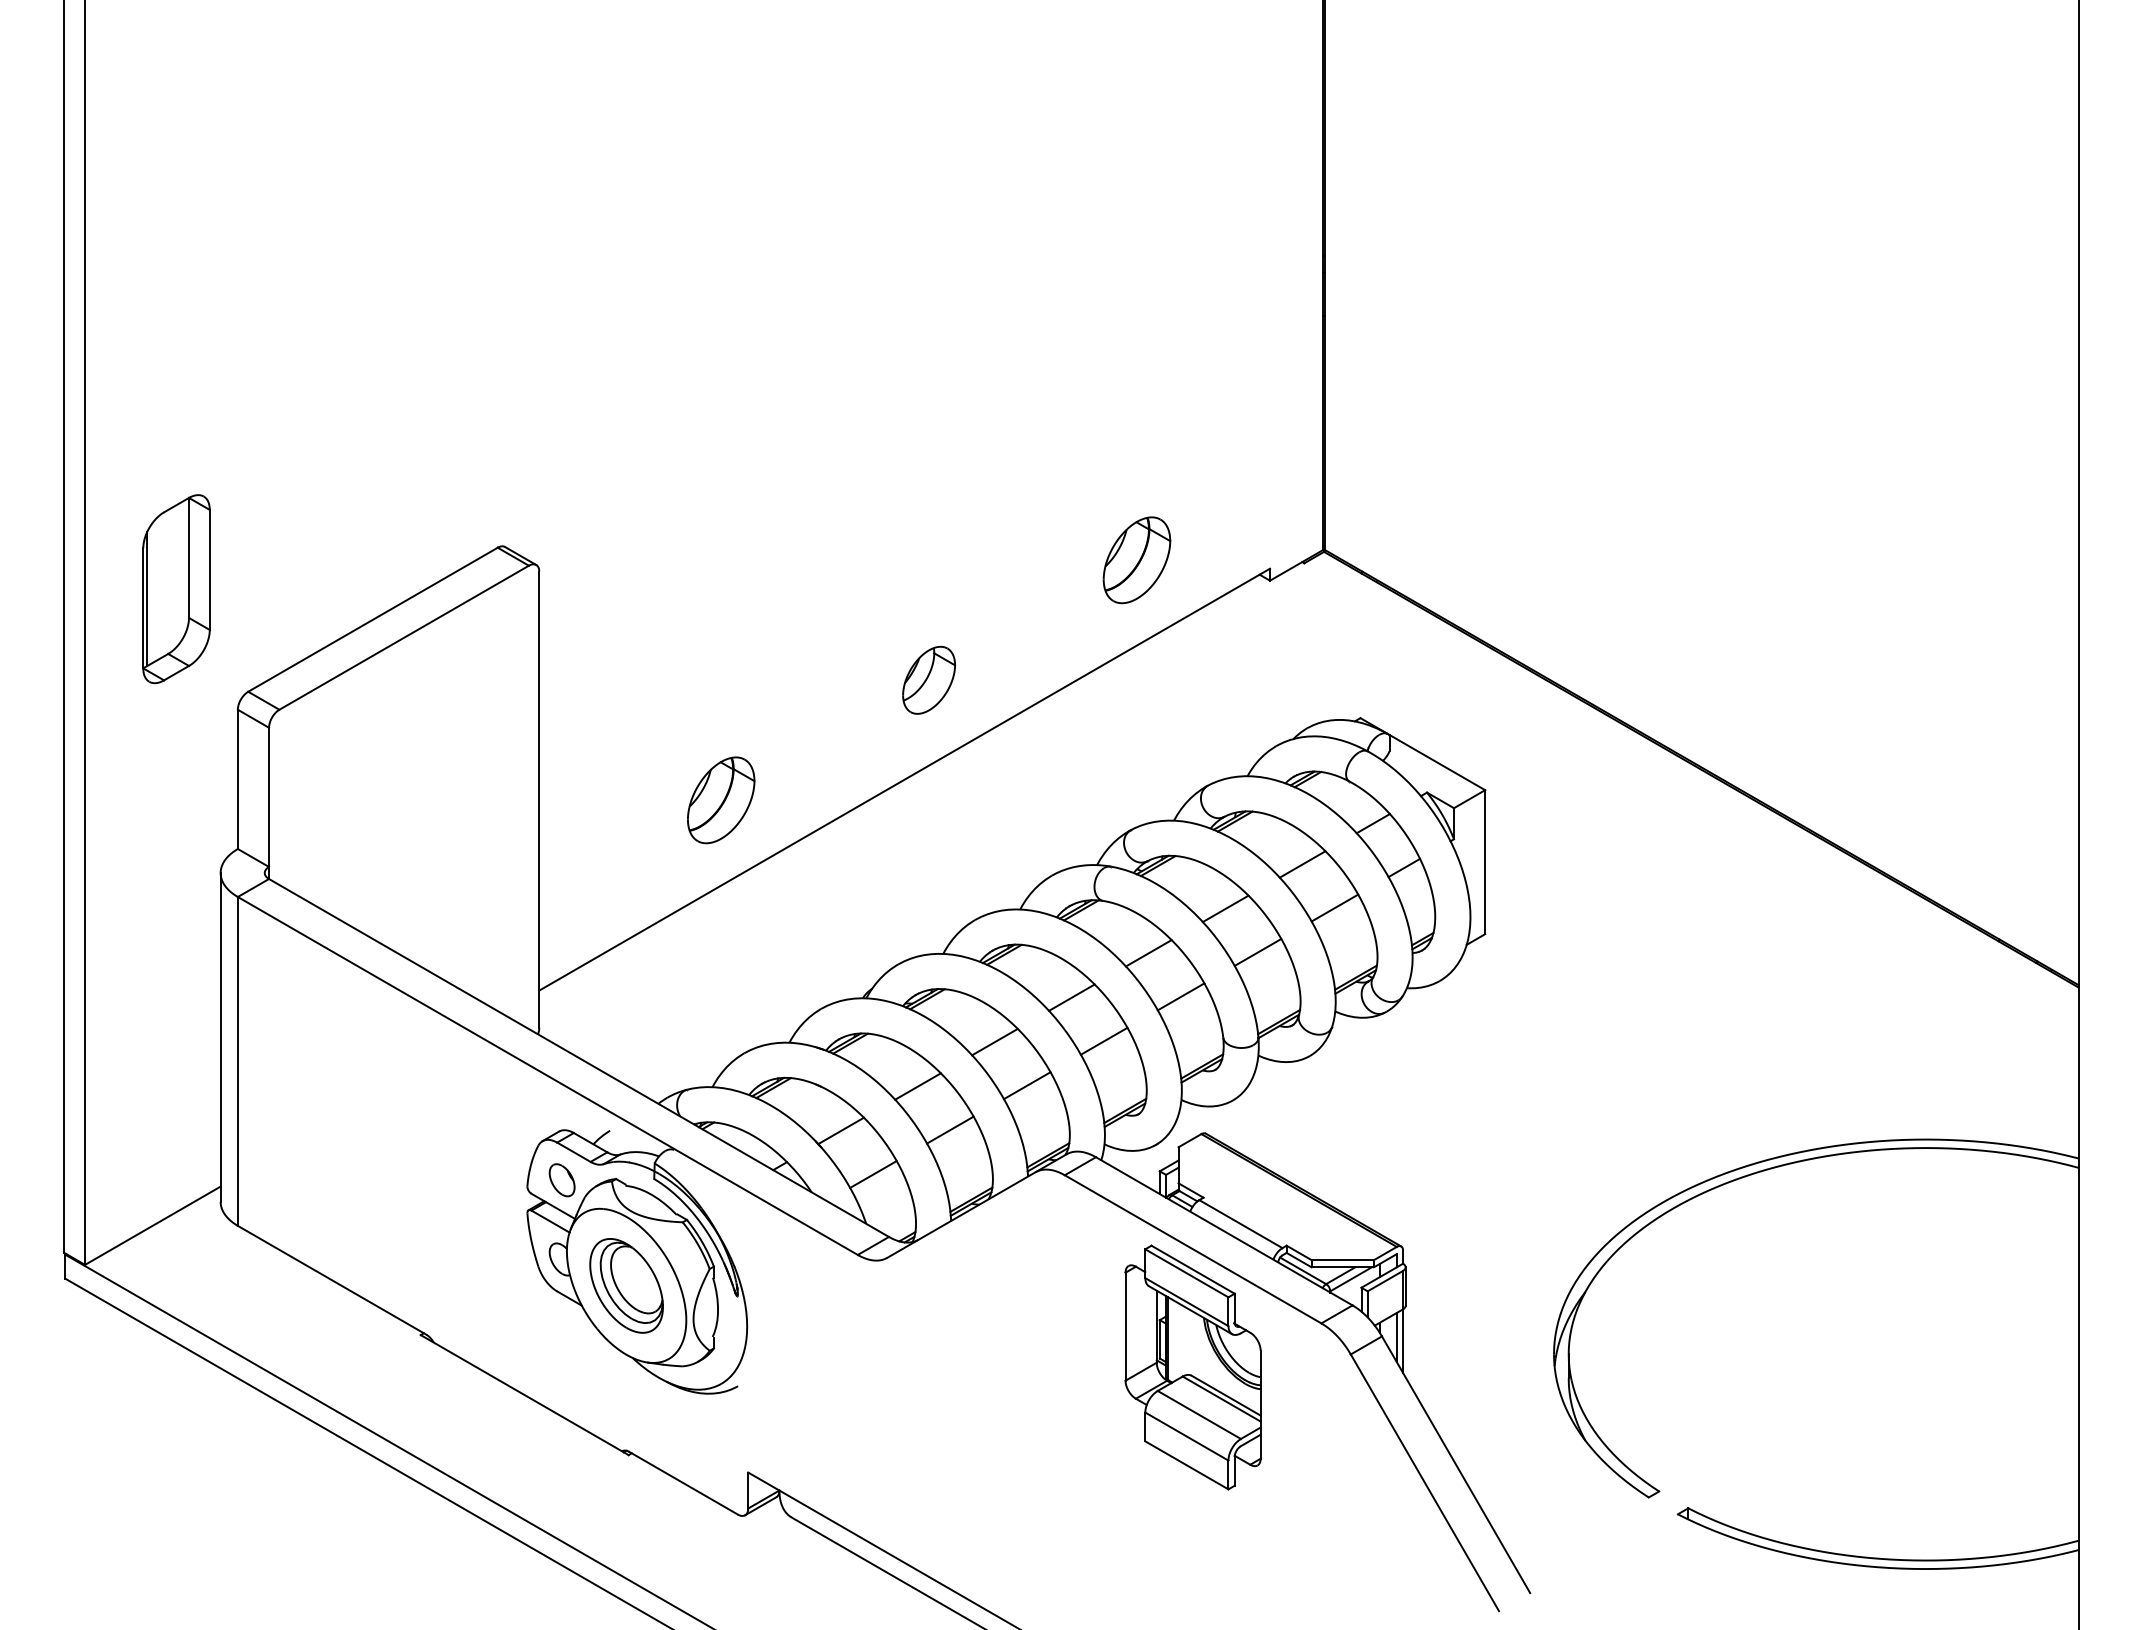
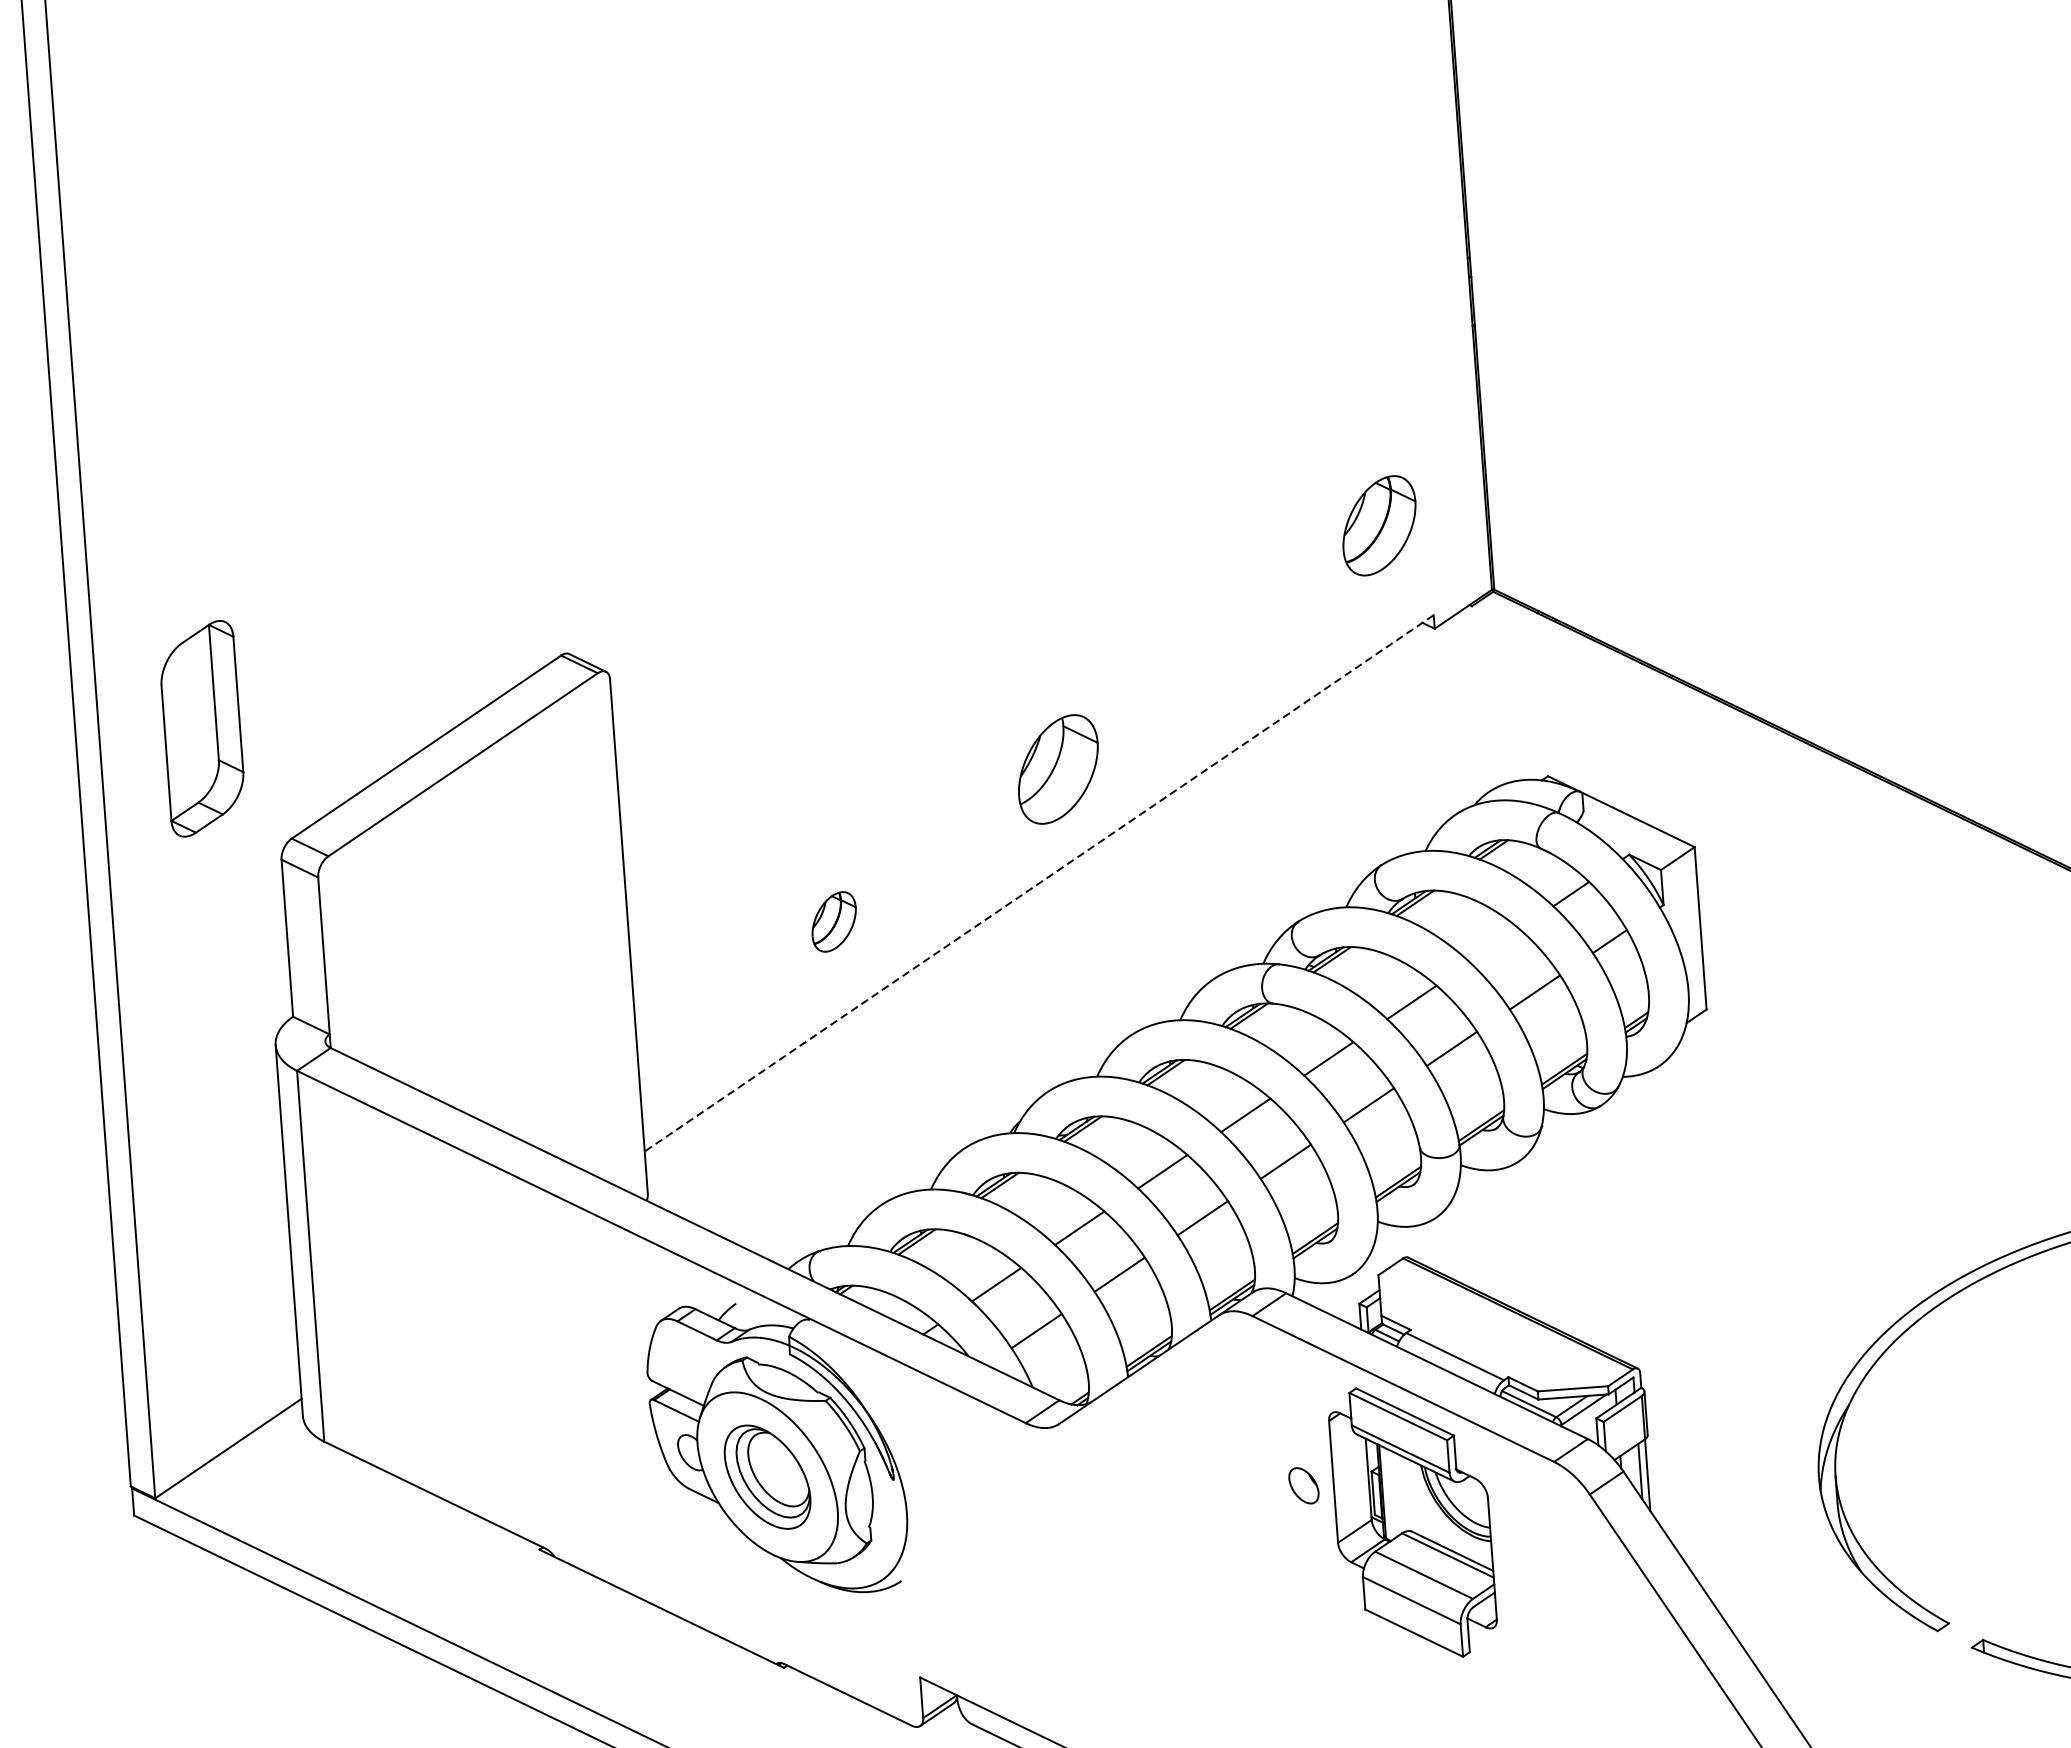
part: (1136, 560) -> (1378, 526), moved
line: (147, 598) -> (170, 741), removed
part: (929, 679) -> (1058, 768), size x1.4
line: (904, 779) -> (1039, 883), solid -> dashed
part: (721, 800) -> (834, 922), size x0.6
line: (1302, 864) -> (1494, 946), removed
part: (561, 1180) -> (1303, 1486), moved

